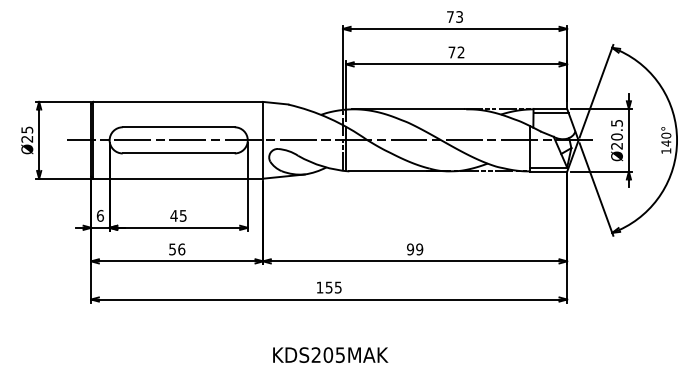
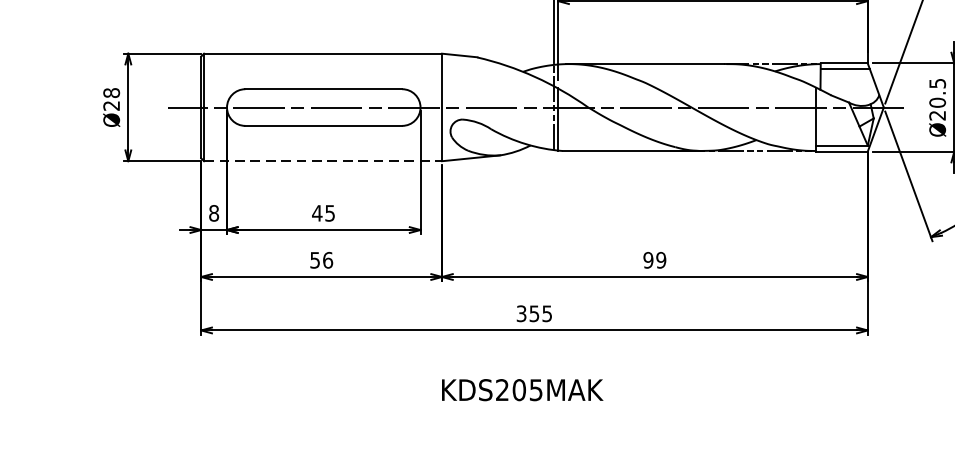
text: (27, 129) -> (111, 92), Ø25 -> Ø28
line: (178, 178) -> (323, 160), solid -> dashed
text: (99, 215) -> (212, 212), 6 -> 8
text: (319, 287) -> (520, 313), 155 -> 355
text: (330, 354) -> (522, 389), moved

